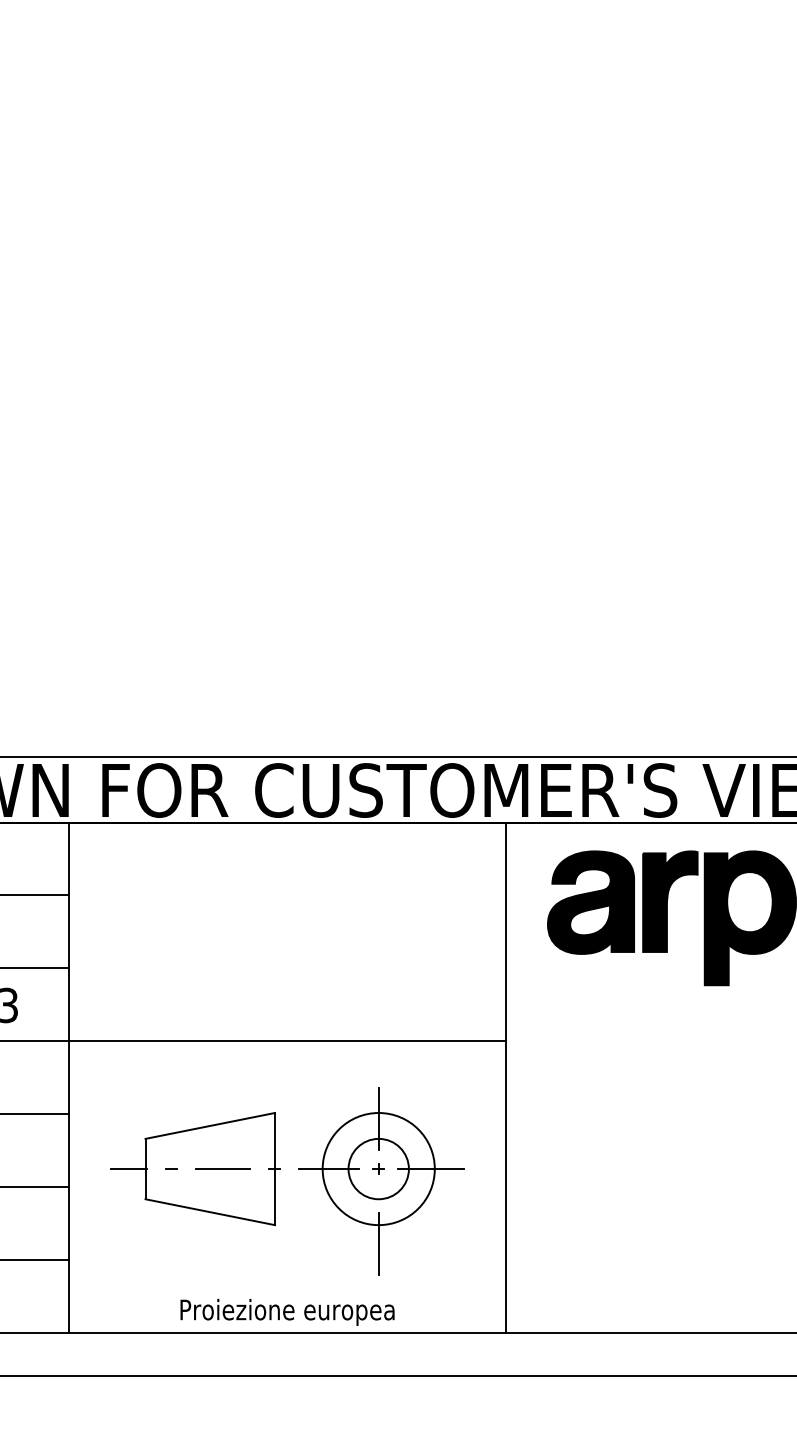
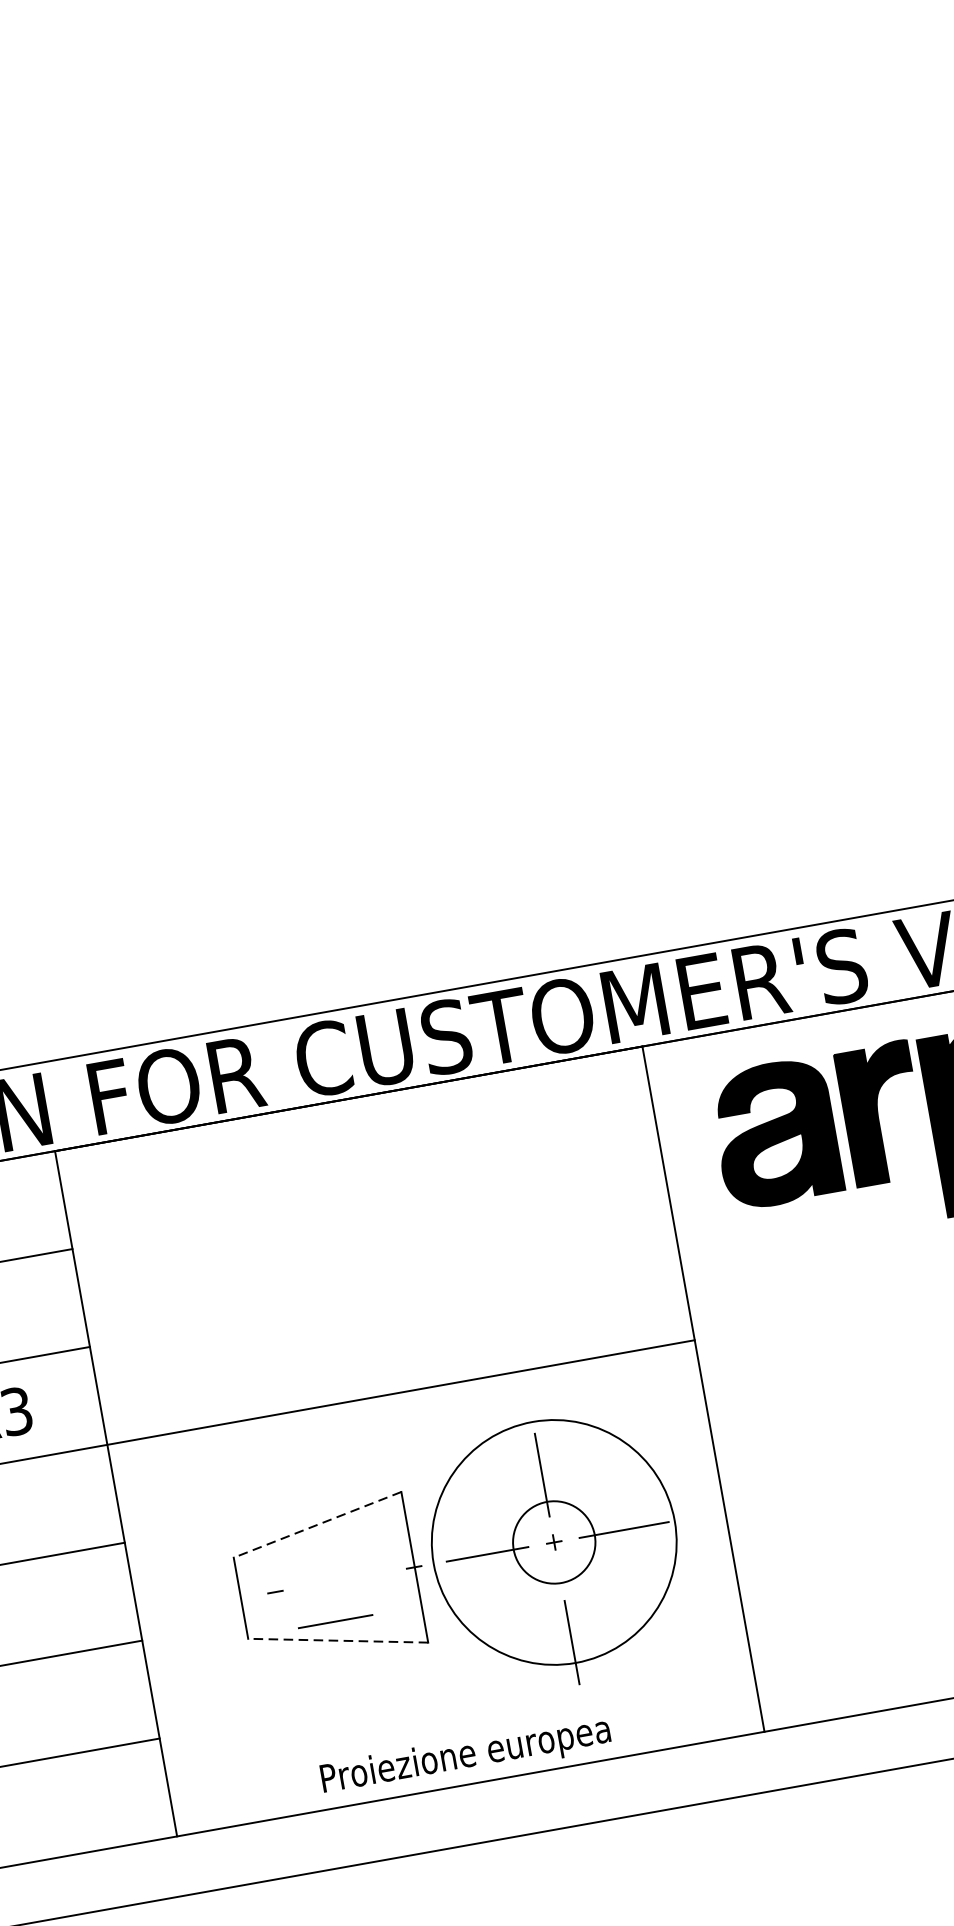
line: (210, 1125) -> (317, 1524), solid -> dashed
line: (222, 1168) -> (335, 1620), moved
line: (129, 1169) -> (219, 1602), removed
circle: (378, 1169) -> (554, 1543), size x1.6
line: (210, 1212) -> (338, 1641), solid -> dashed

